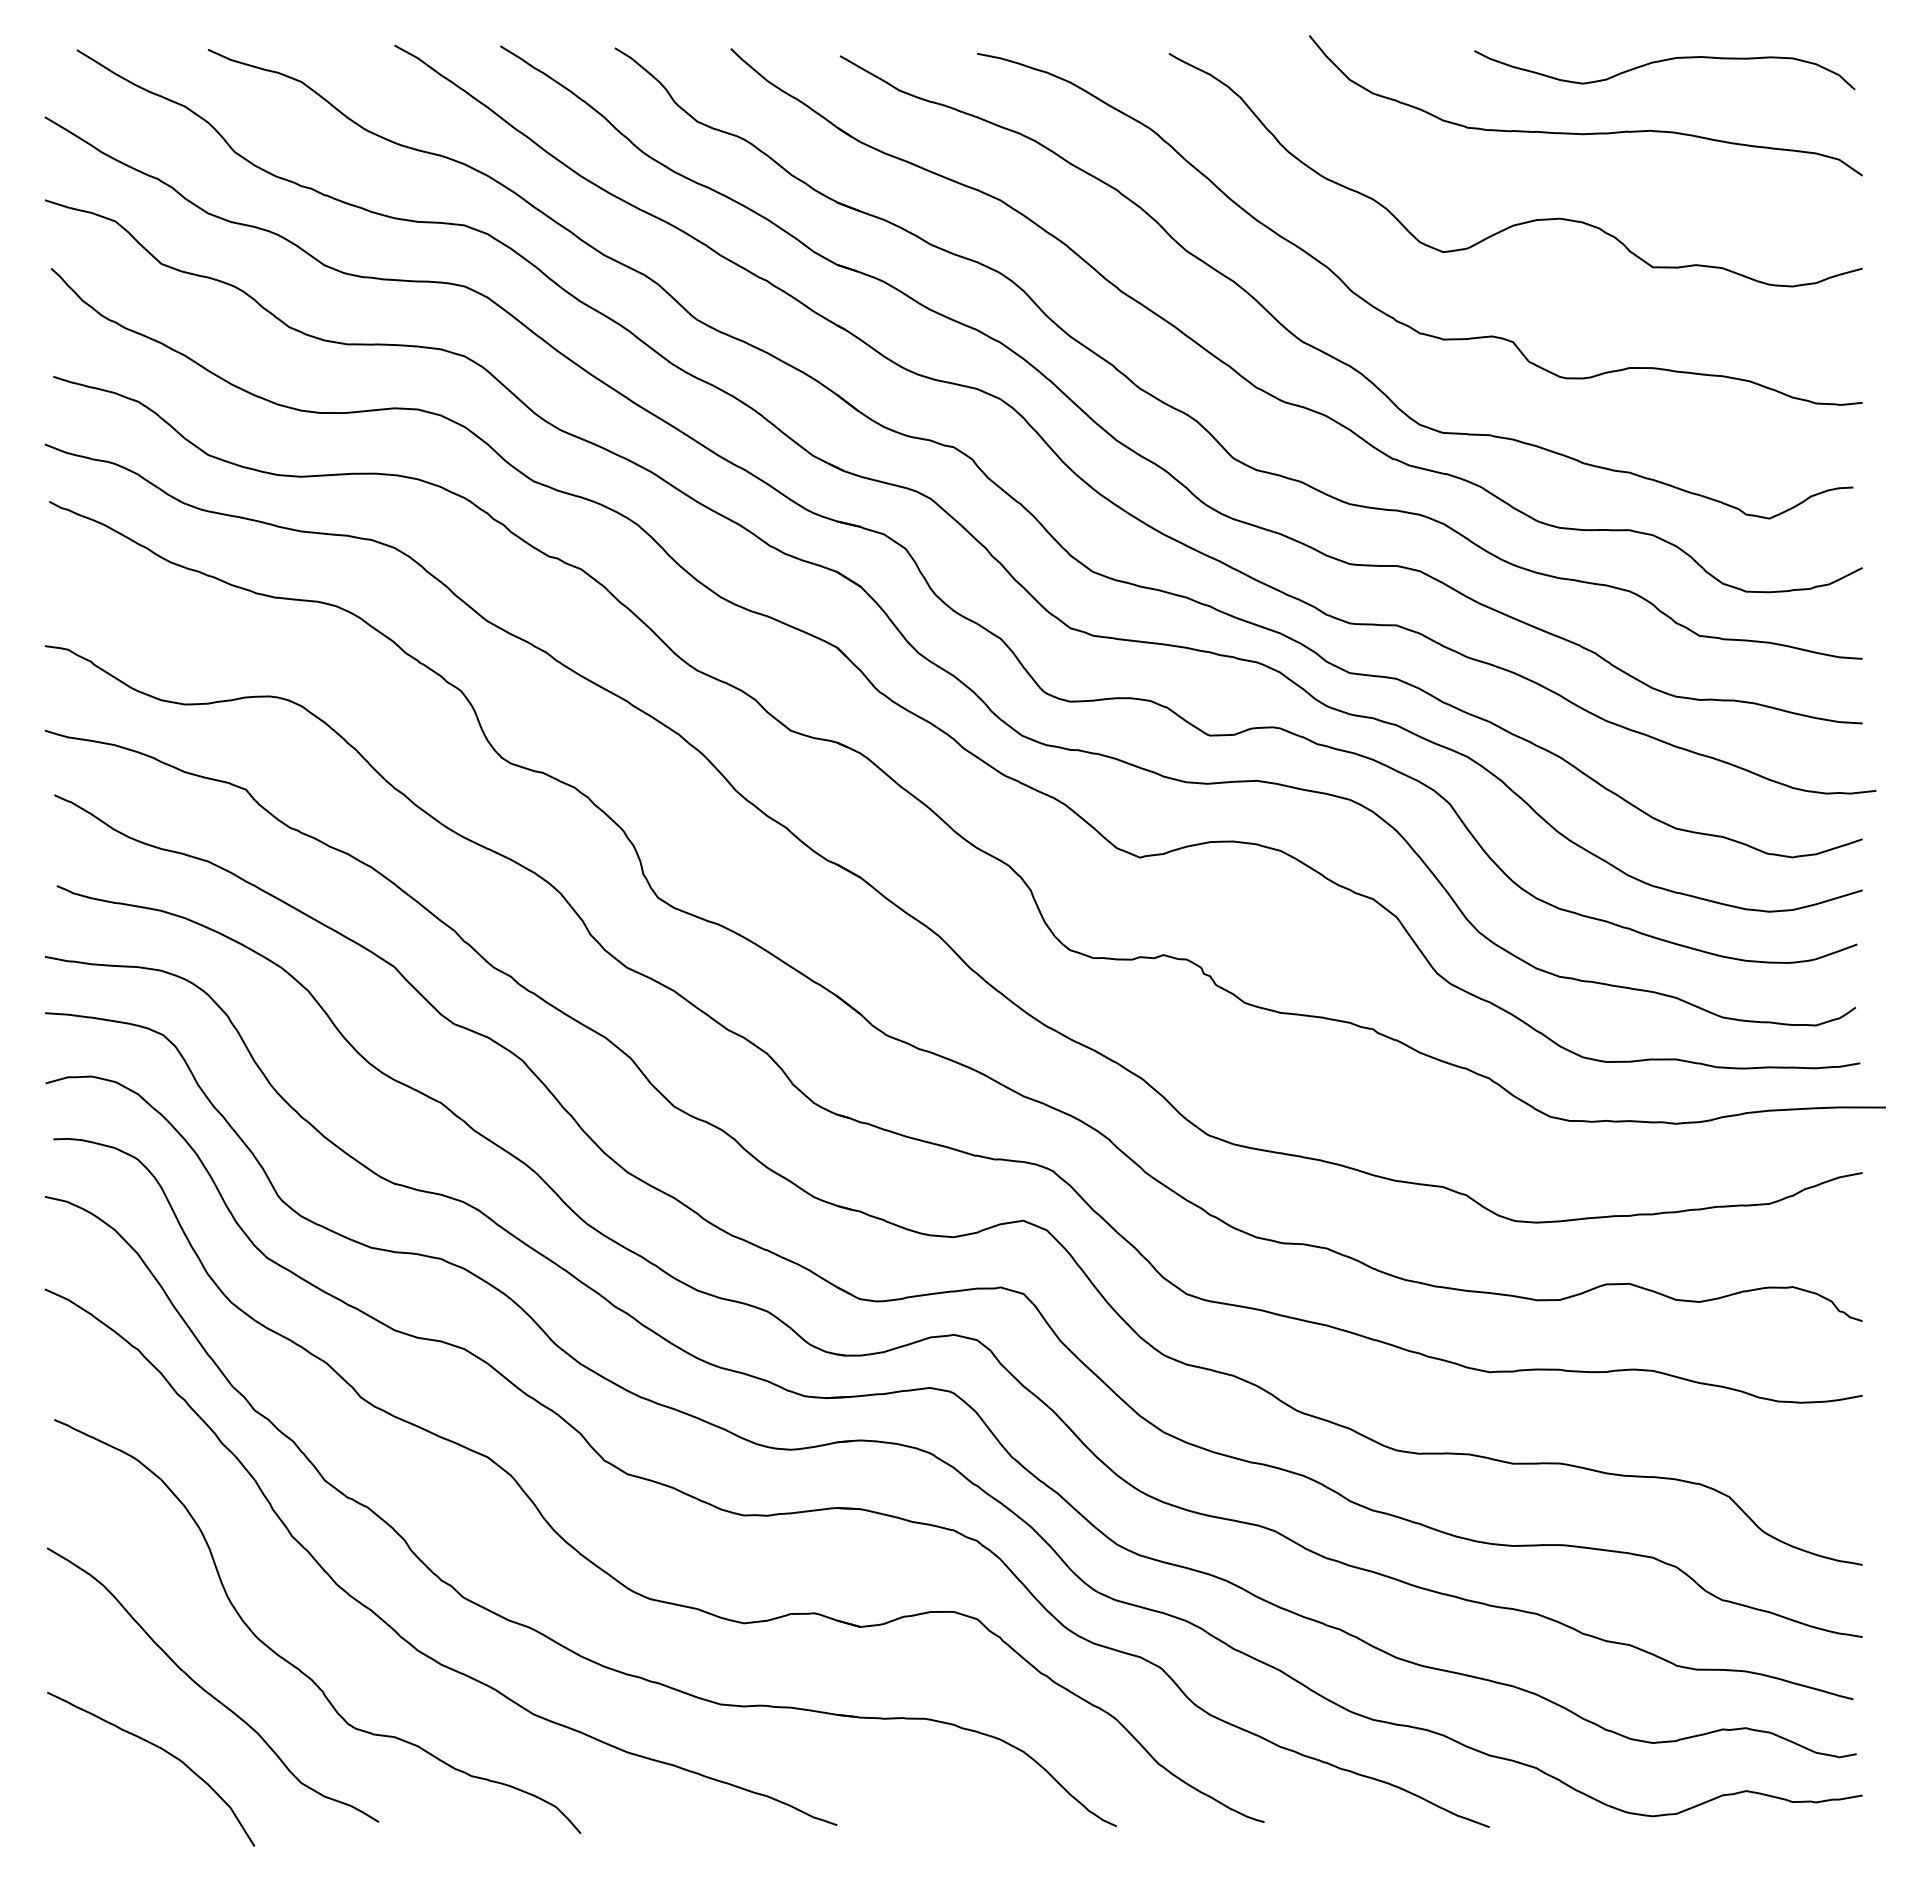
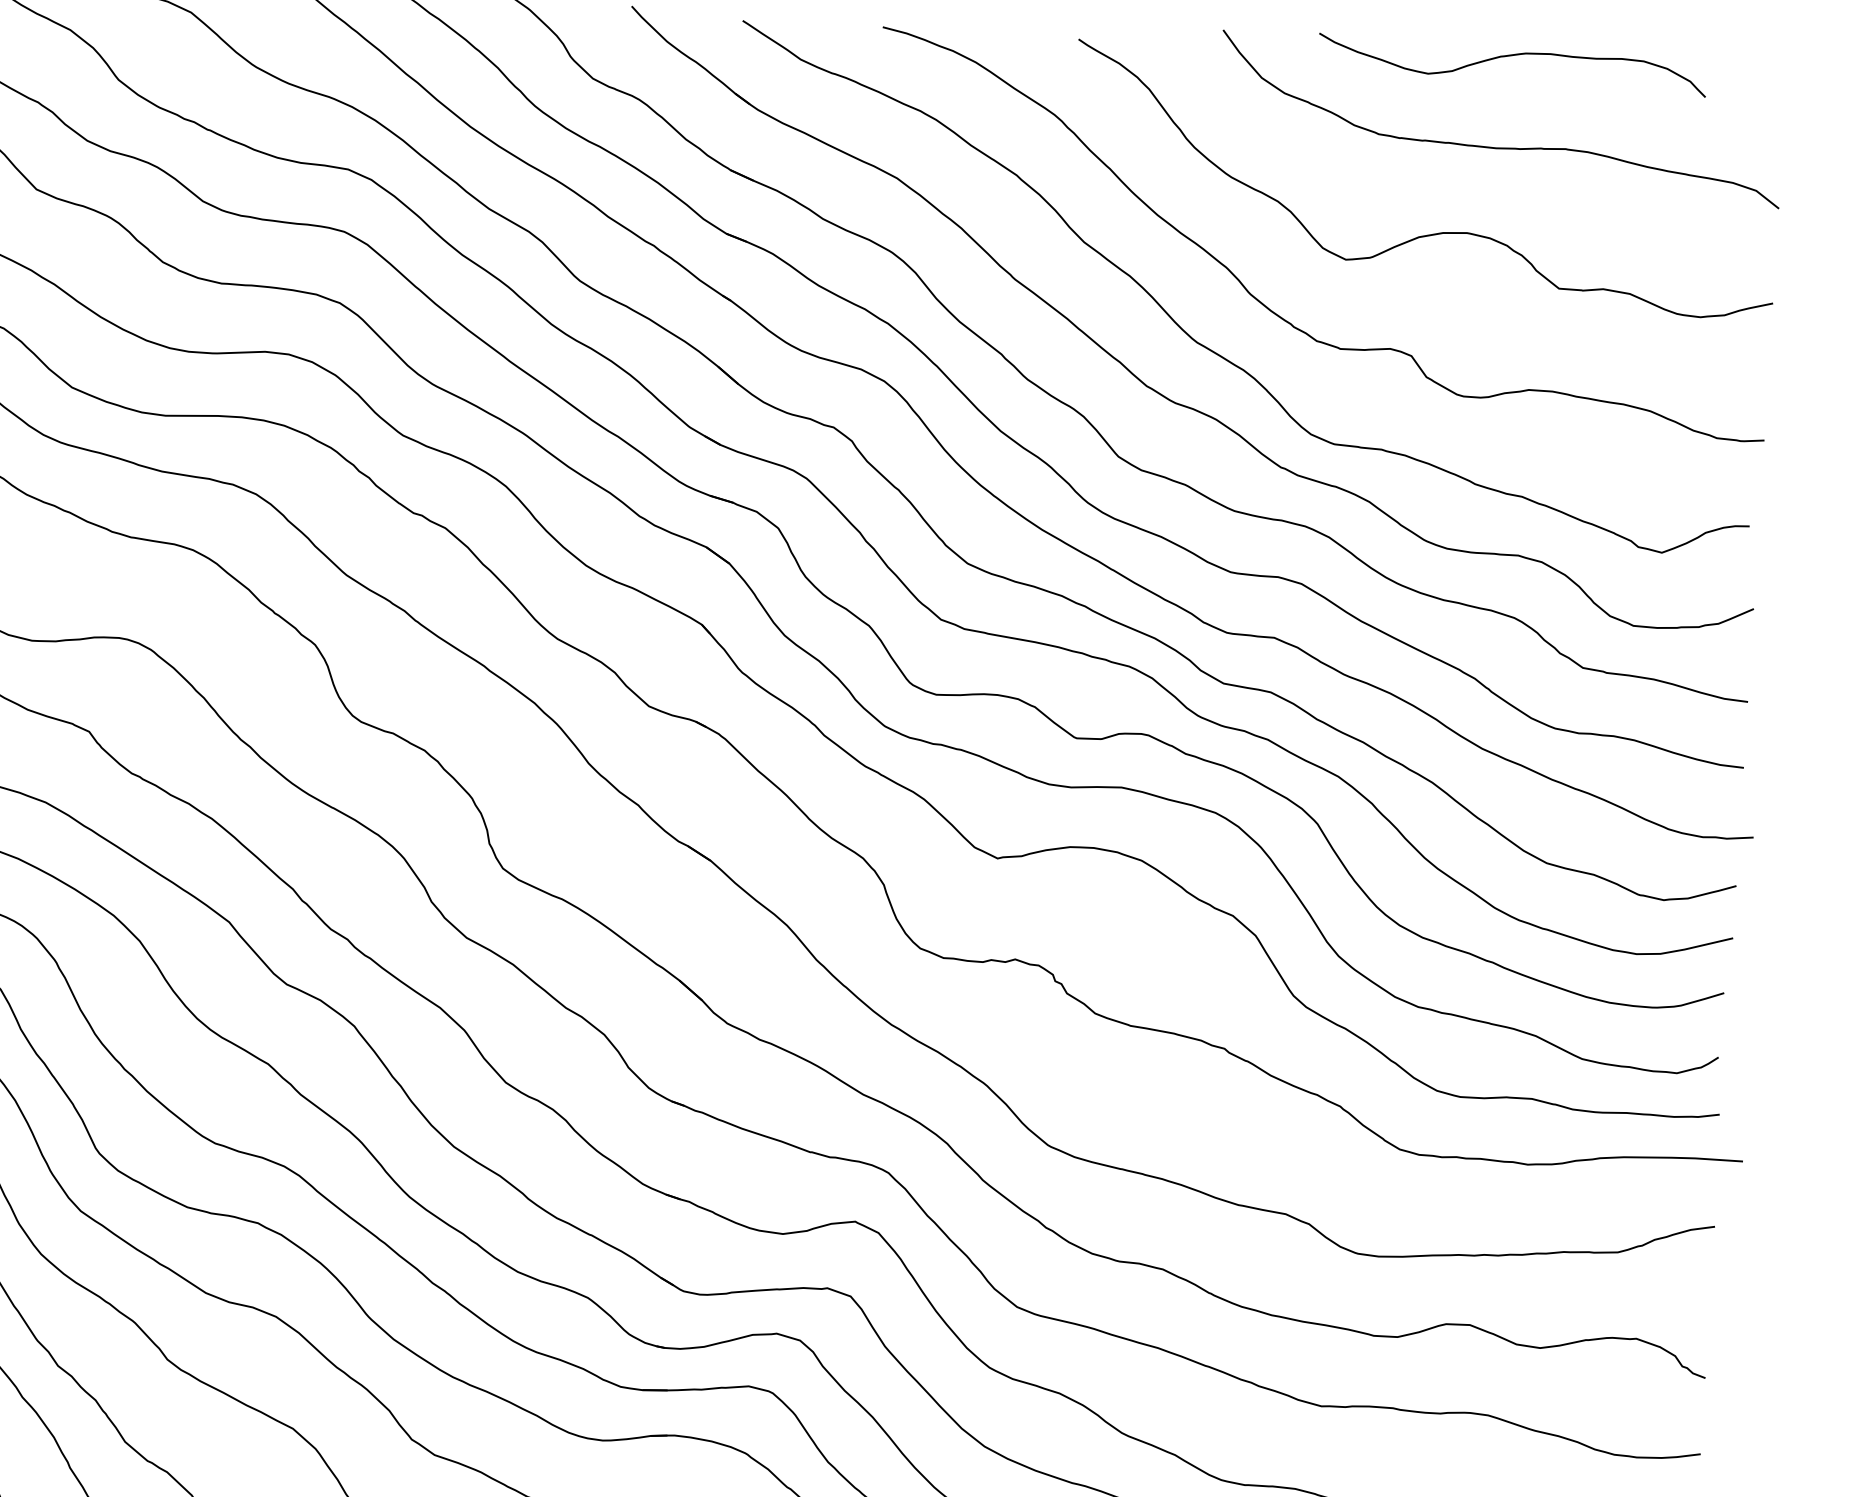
curve: (1664, 61) -> (1512, 56), moved

